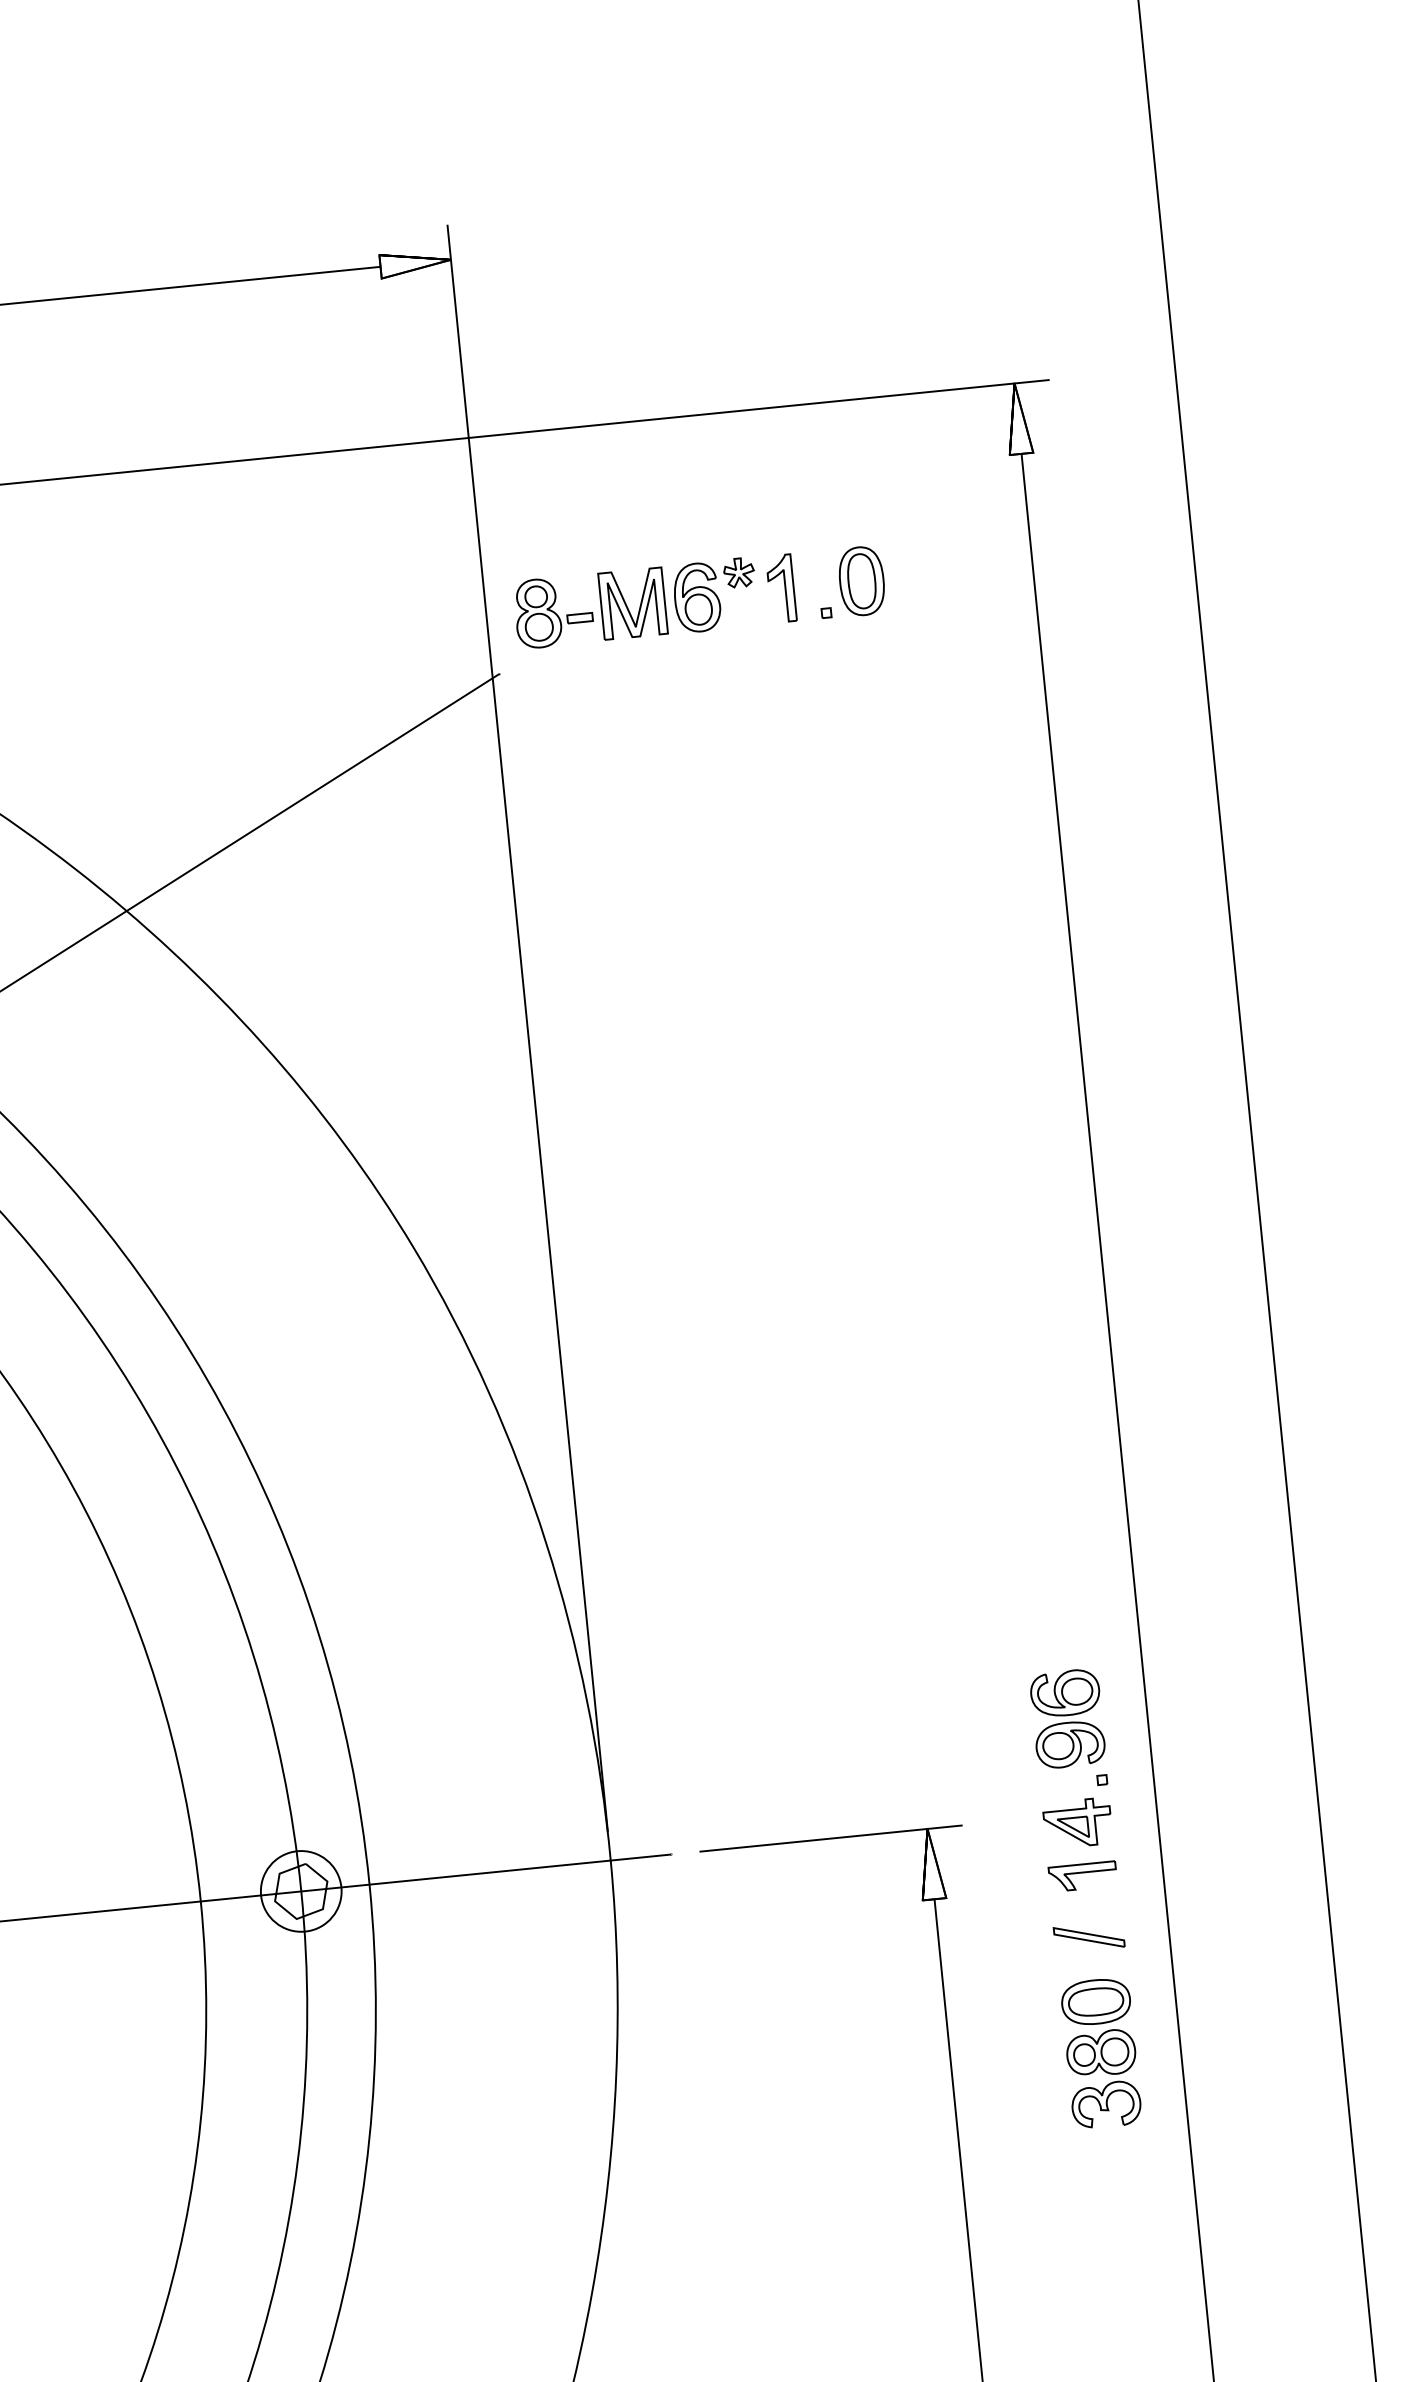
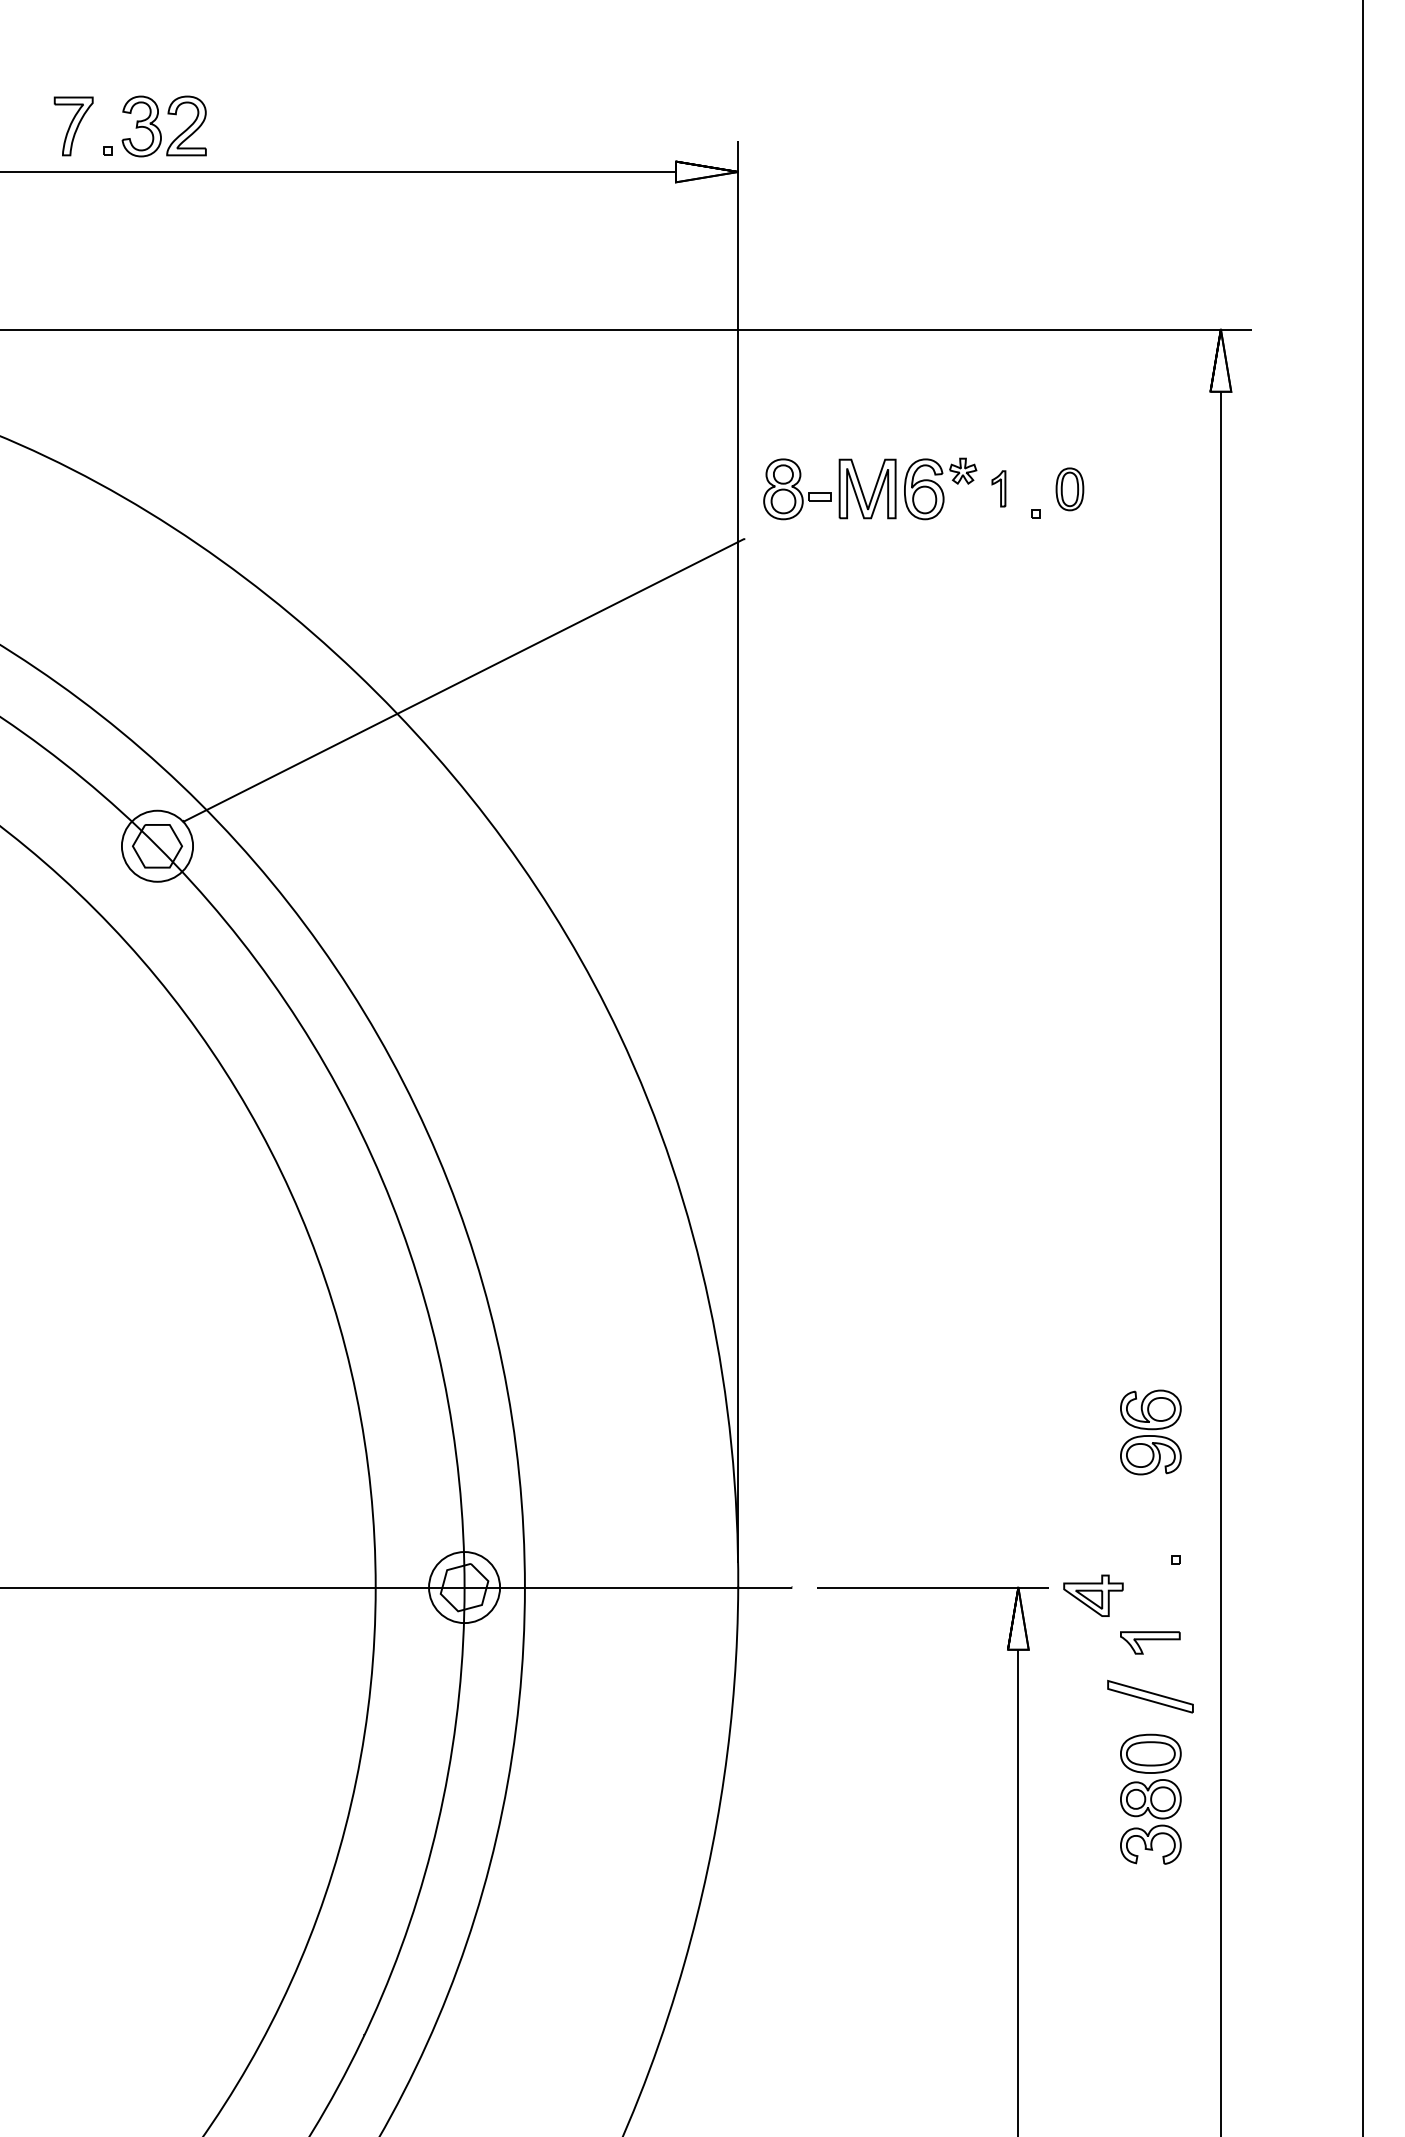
part: (861, 581) -> (1069, 489), size x0.7
part: (780, 588) -> (998, 488), size x0.6
part: (1067, 1718) -> (1150, 1432), moved
part: (1077, 1822) -> (1093, 1595), moved
part: (1089, 1937) -> (1150, 1696), size x1.4

